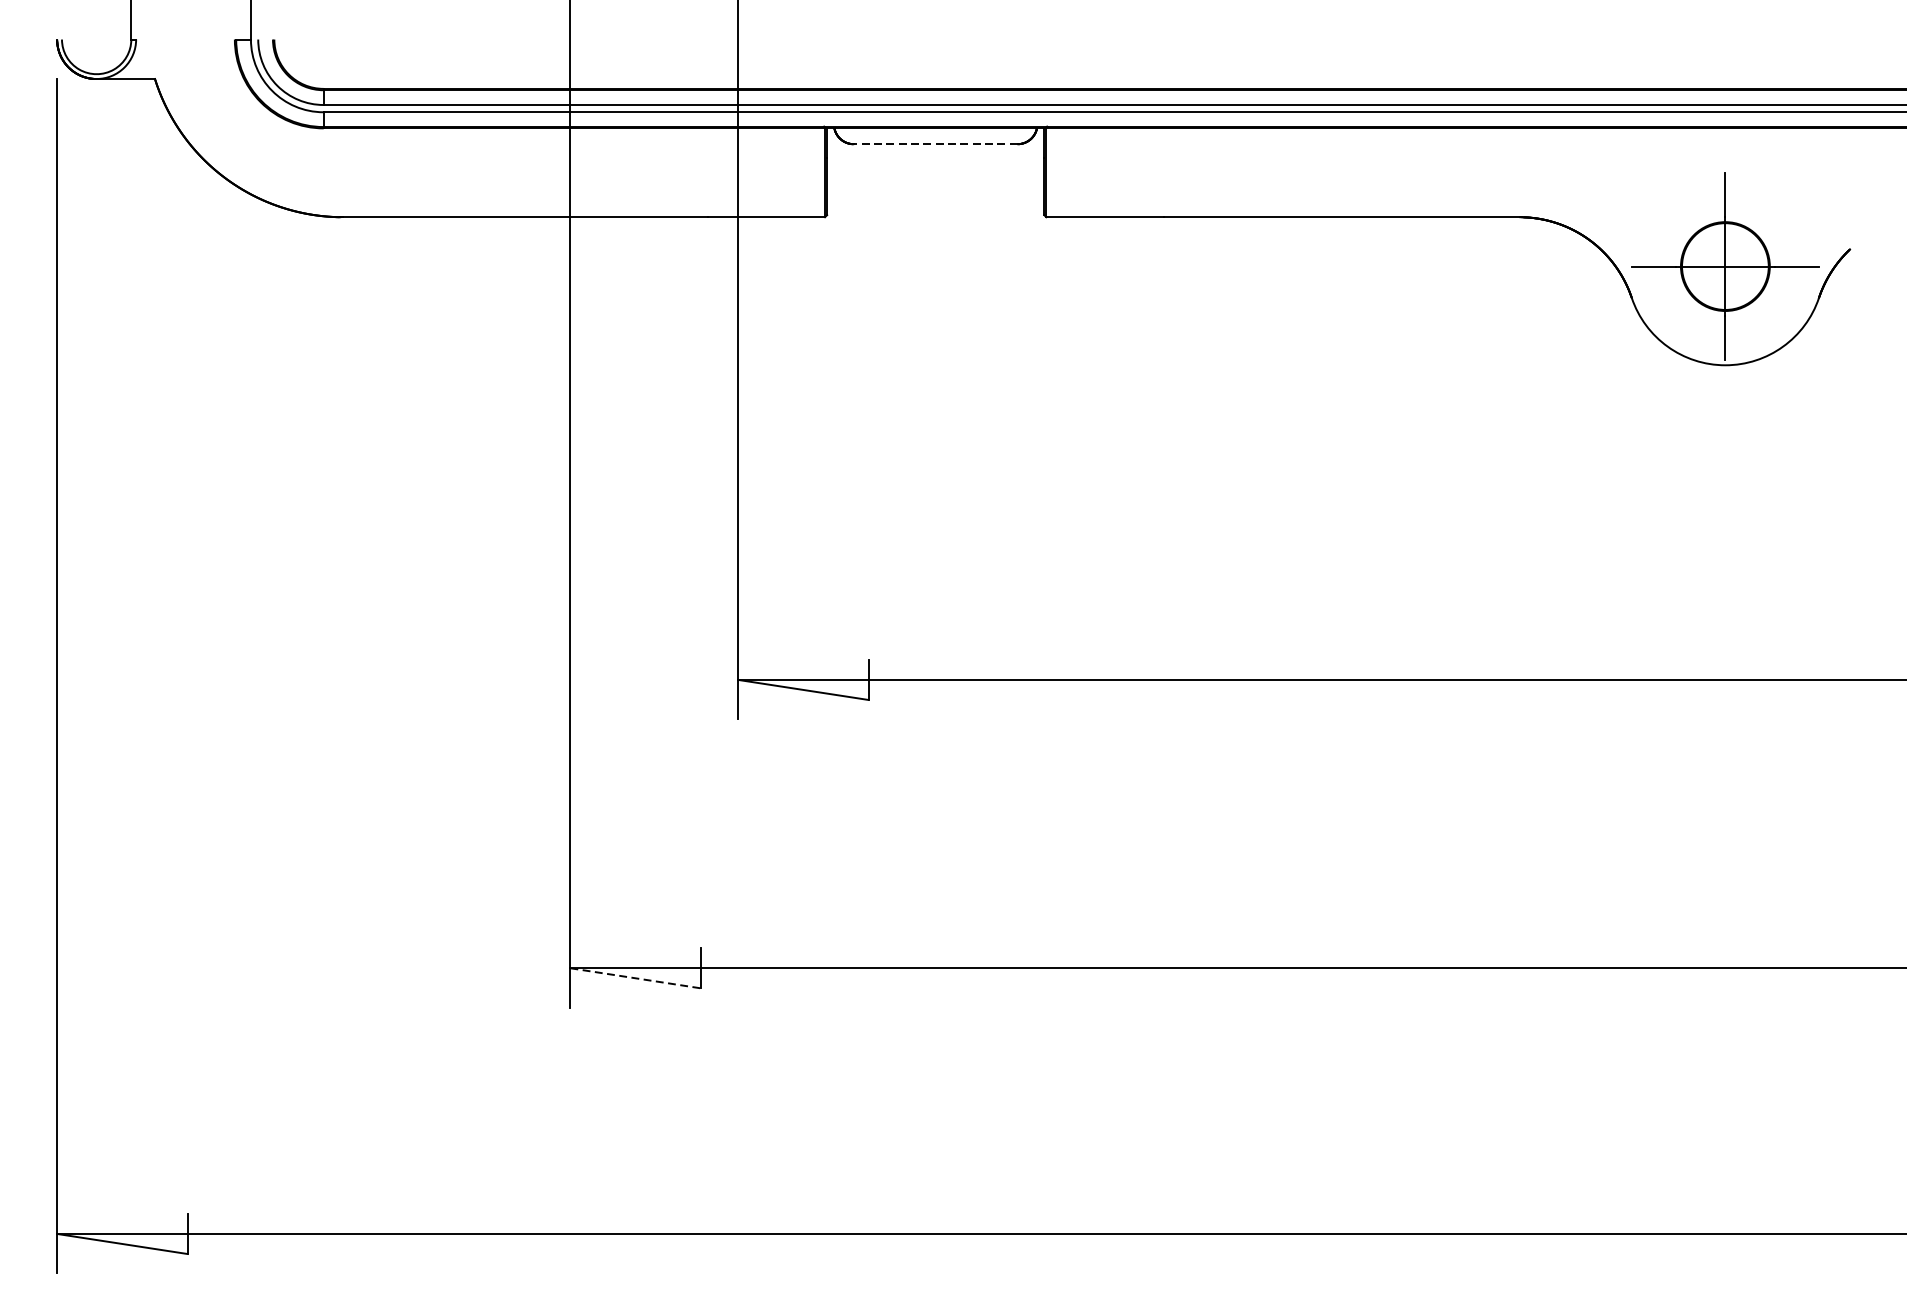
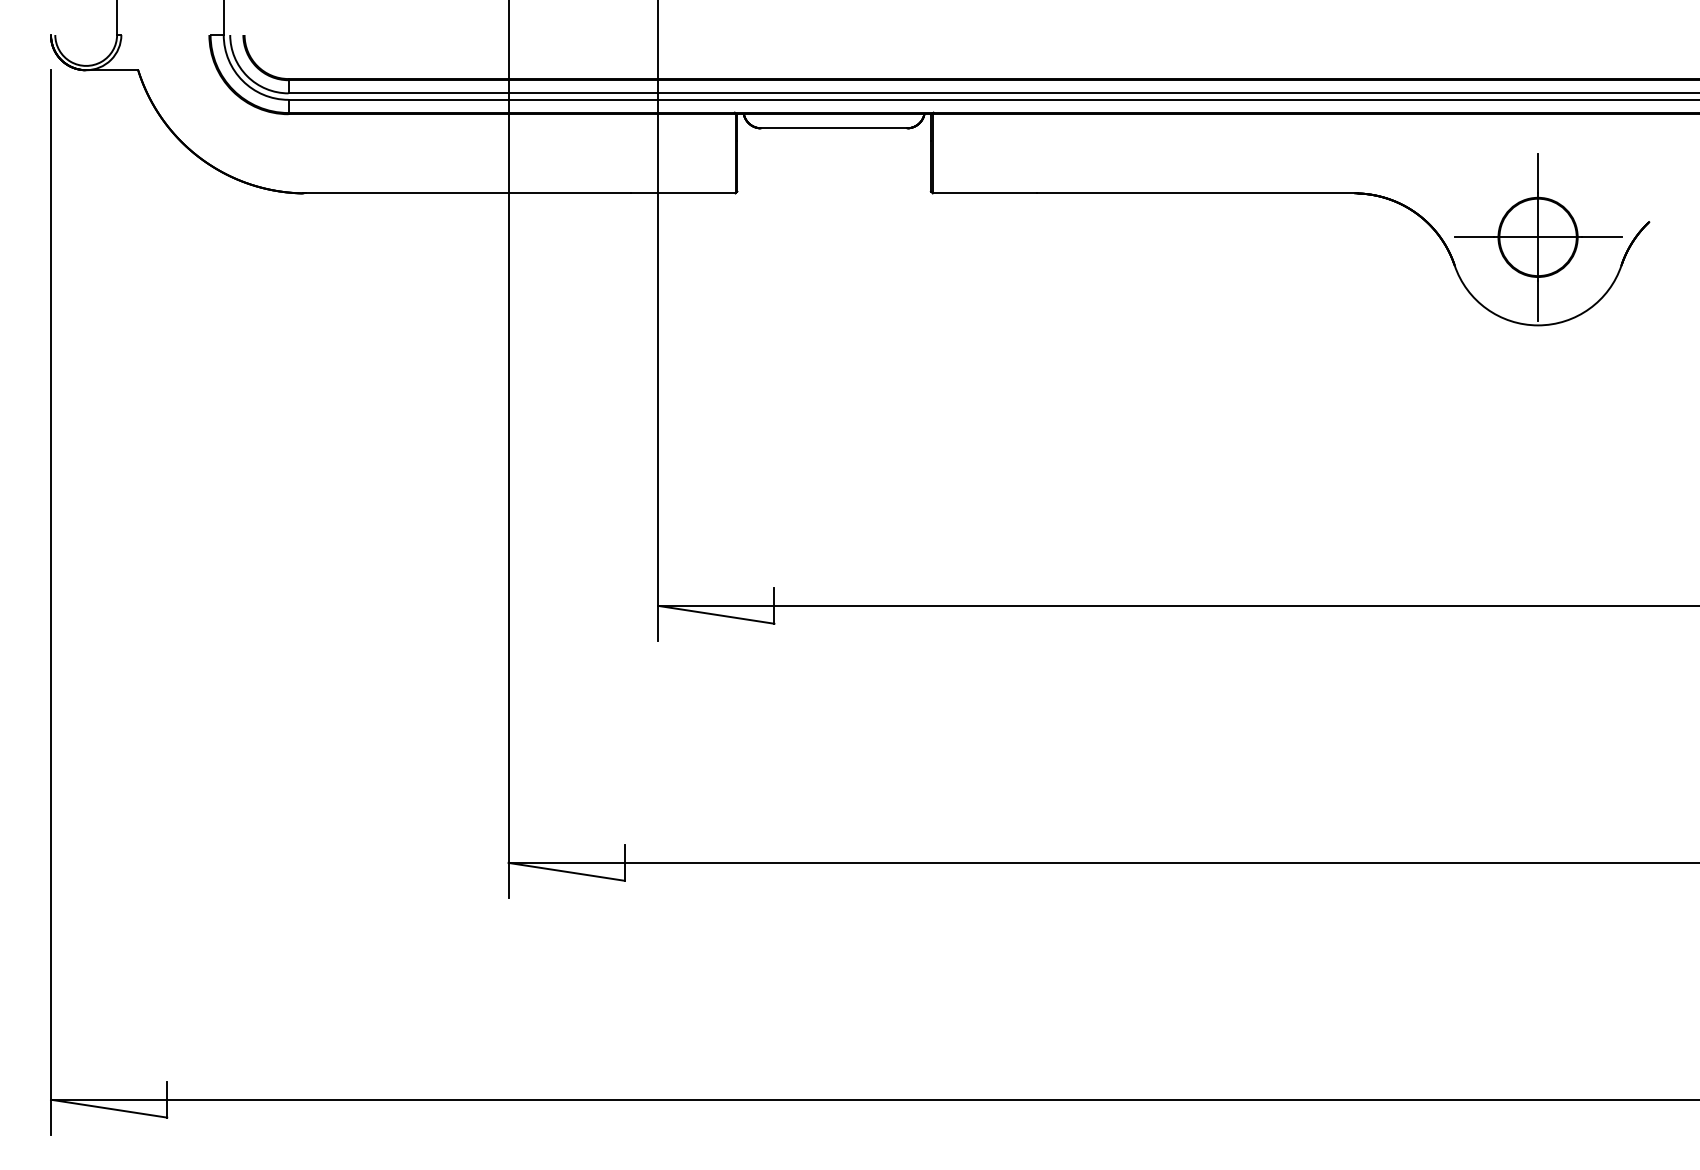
line: (934, 144) -> (833, 128), dashed -> solid
line: (635, 977) -> (566, 871), dashed -> solid

